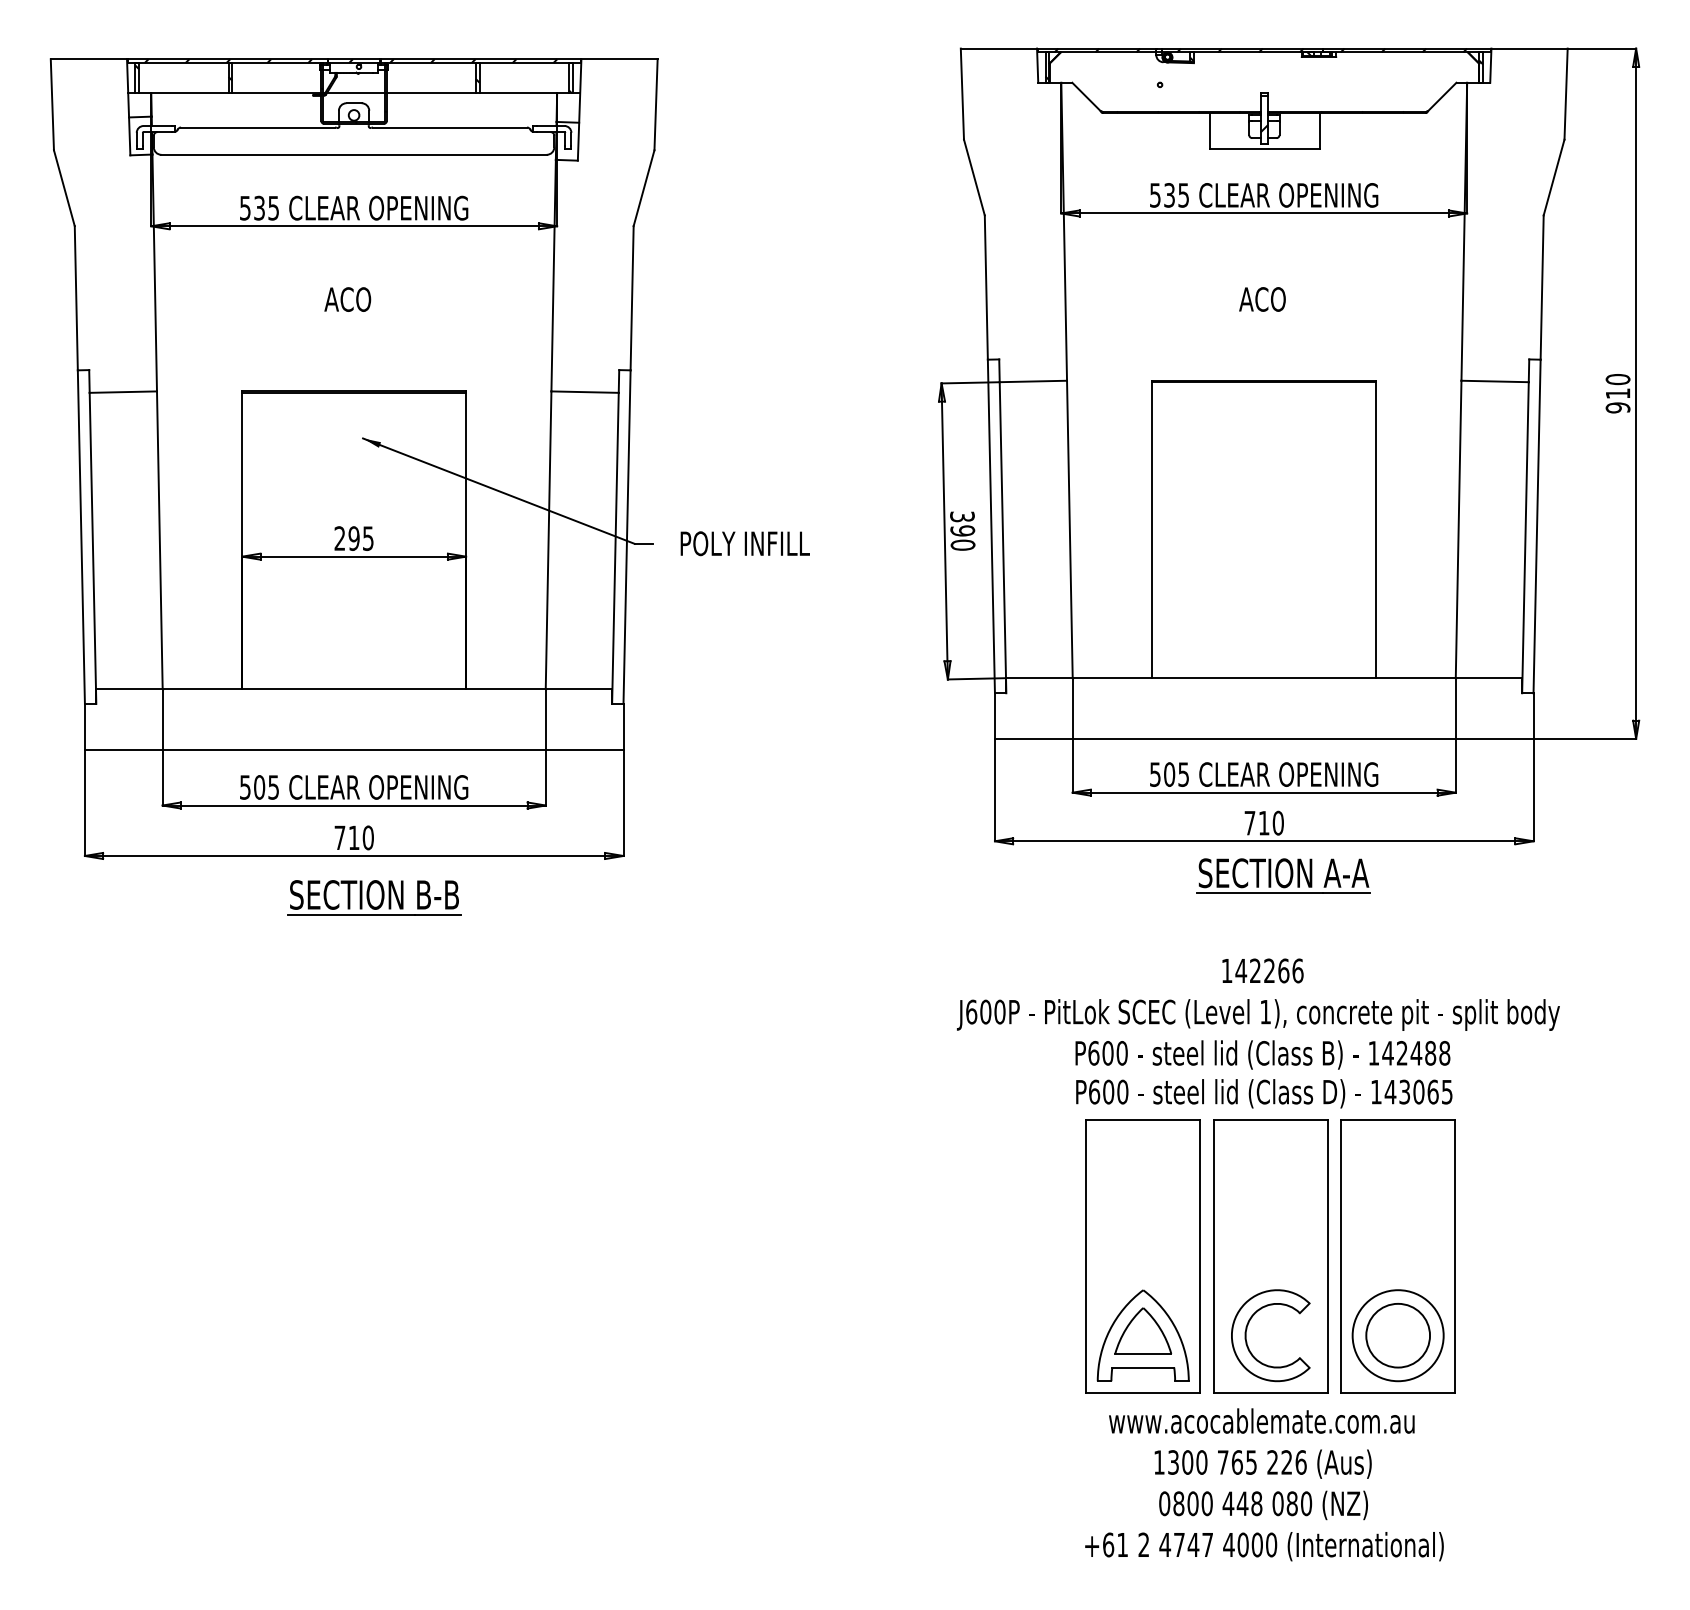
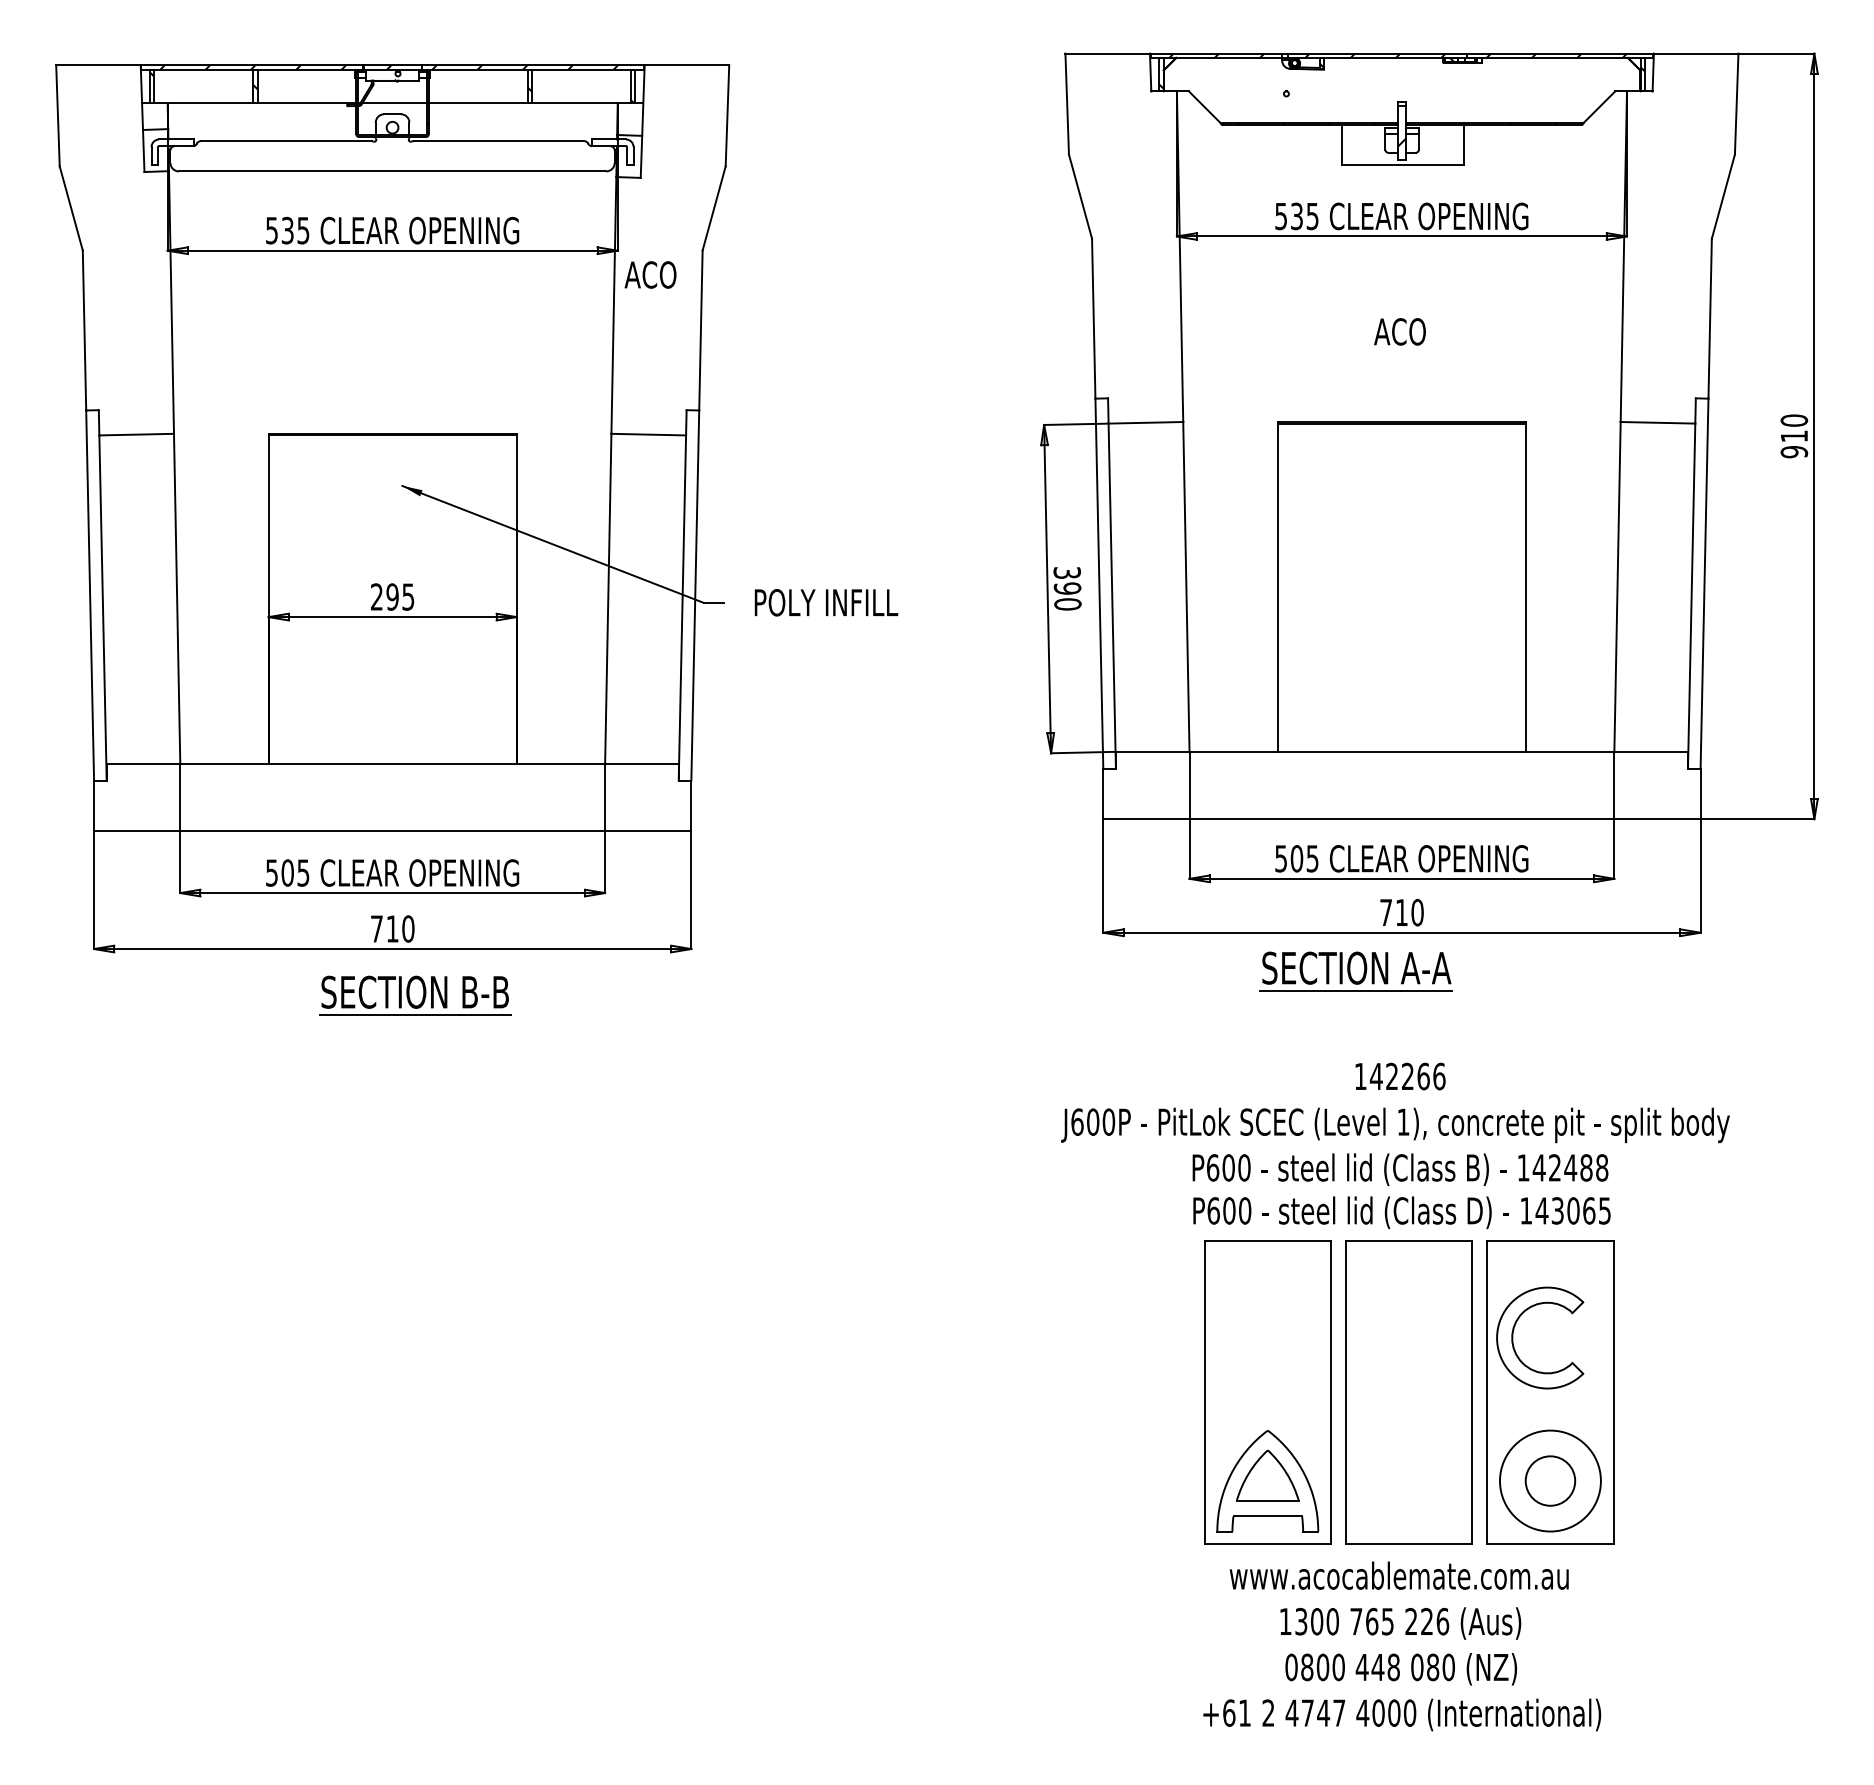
text: (347, 299) -> (650, 274), moved
part: (1282, 876) -> (1355, 971), moved
part: (1246, 1335) -> (1513, 1337), moved
circle: (1398, 1335) -> (1550, 1480), size x0.7

